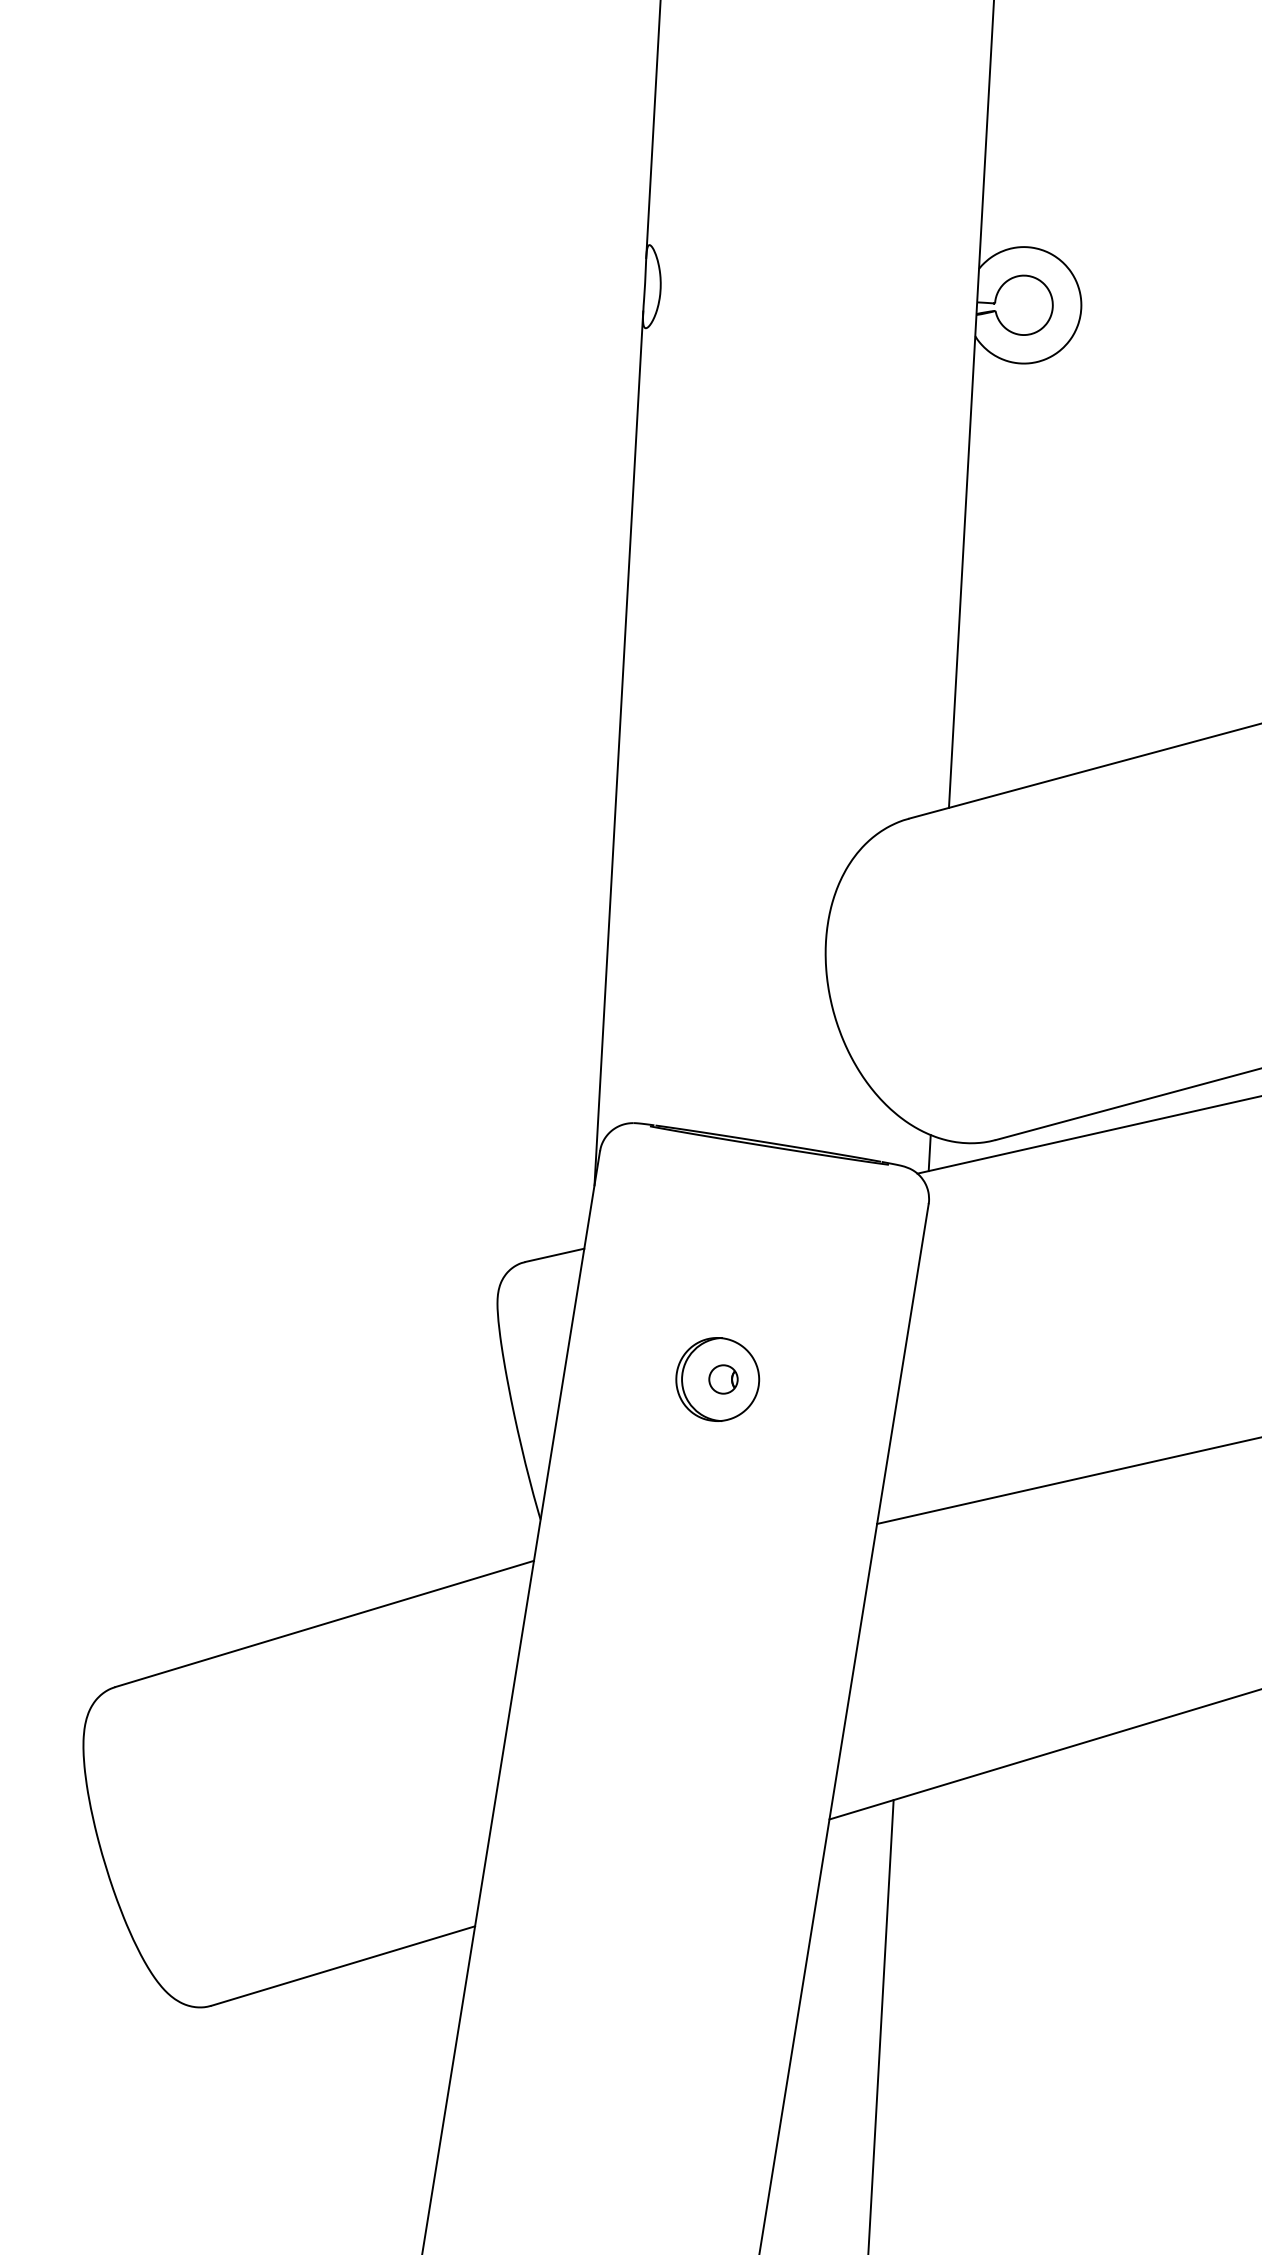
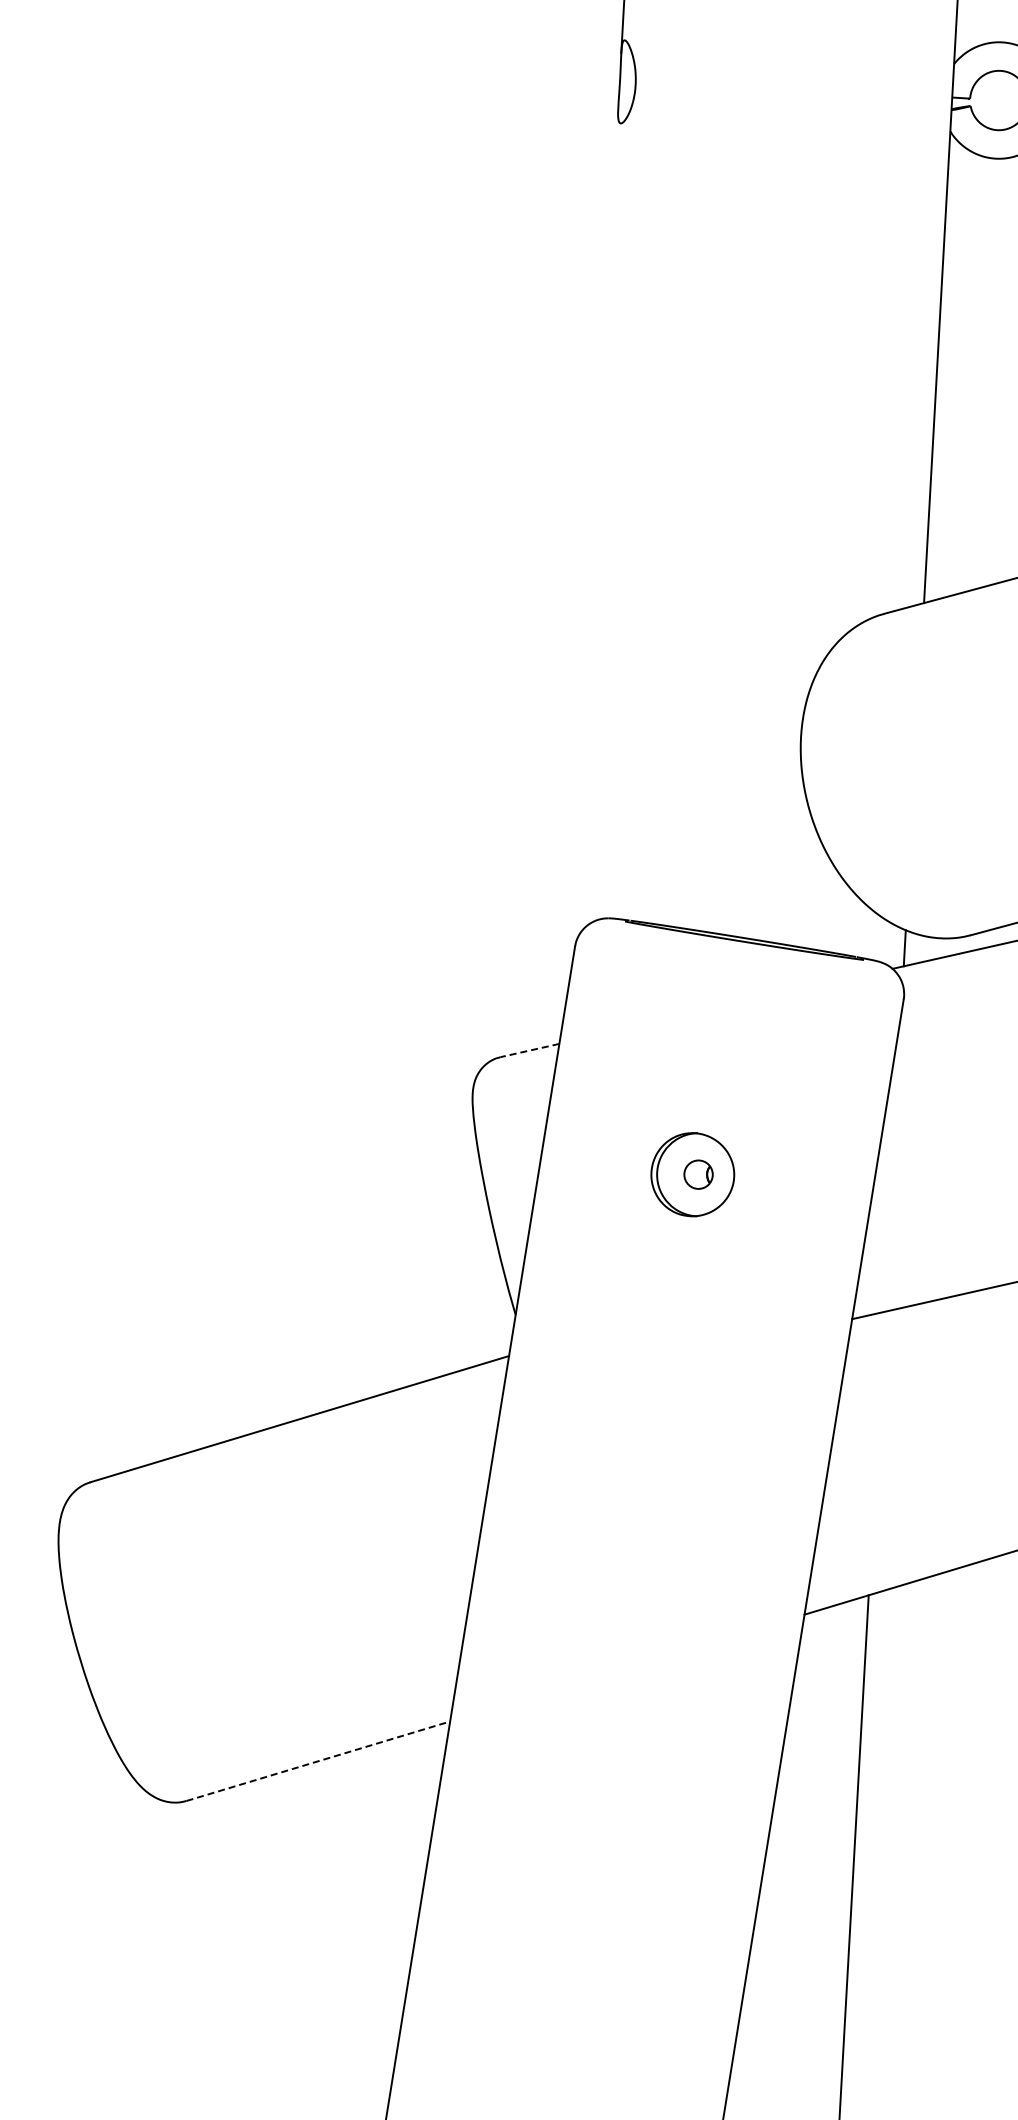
line: (618, 748) -> (593, 543), removed
line: (554, 1255) -> (529, 1050), solid -> dashed
line: (343, 1966) -> (318, 1761), solid -> dashed

